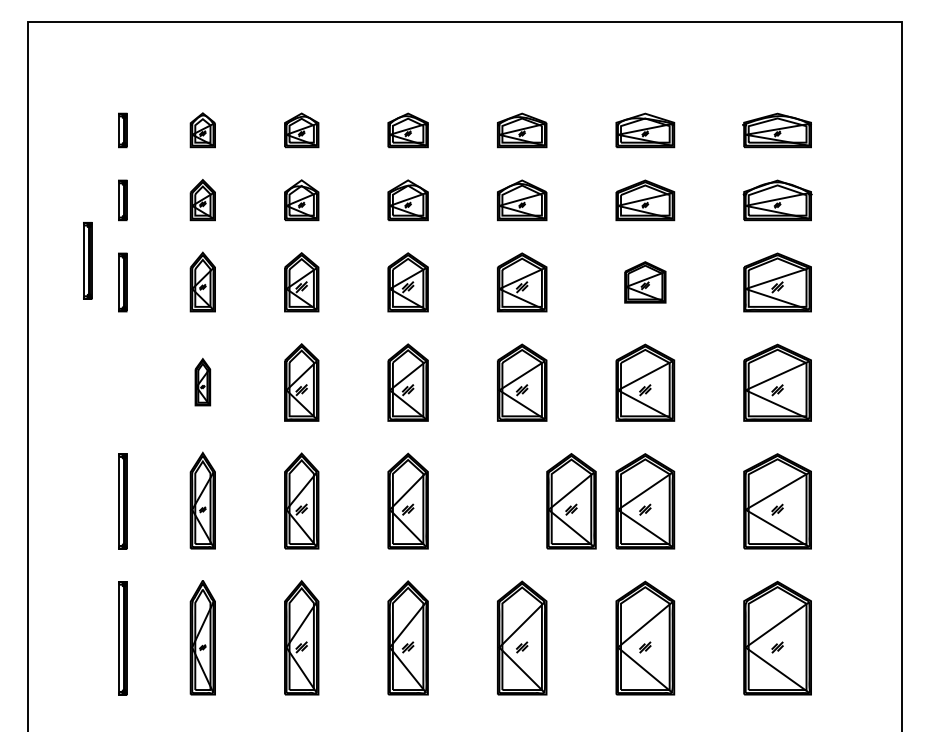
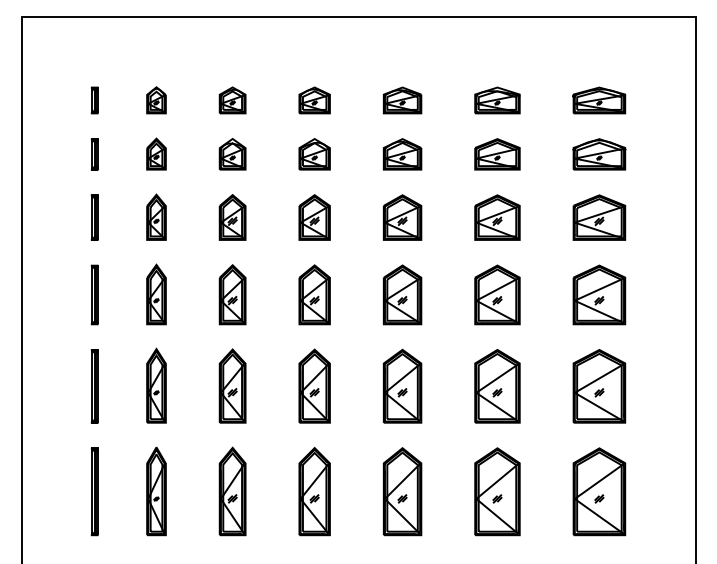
part: (87, 260) -> (94, 294), moved
part: (645, 282) -> (497, 217), size x1.43
part: (202, 382) -> (156, 294), size x1.67
part: (571, 500) -> (402, 385), moved

